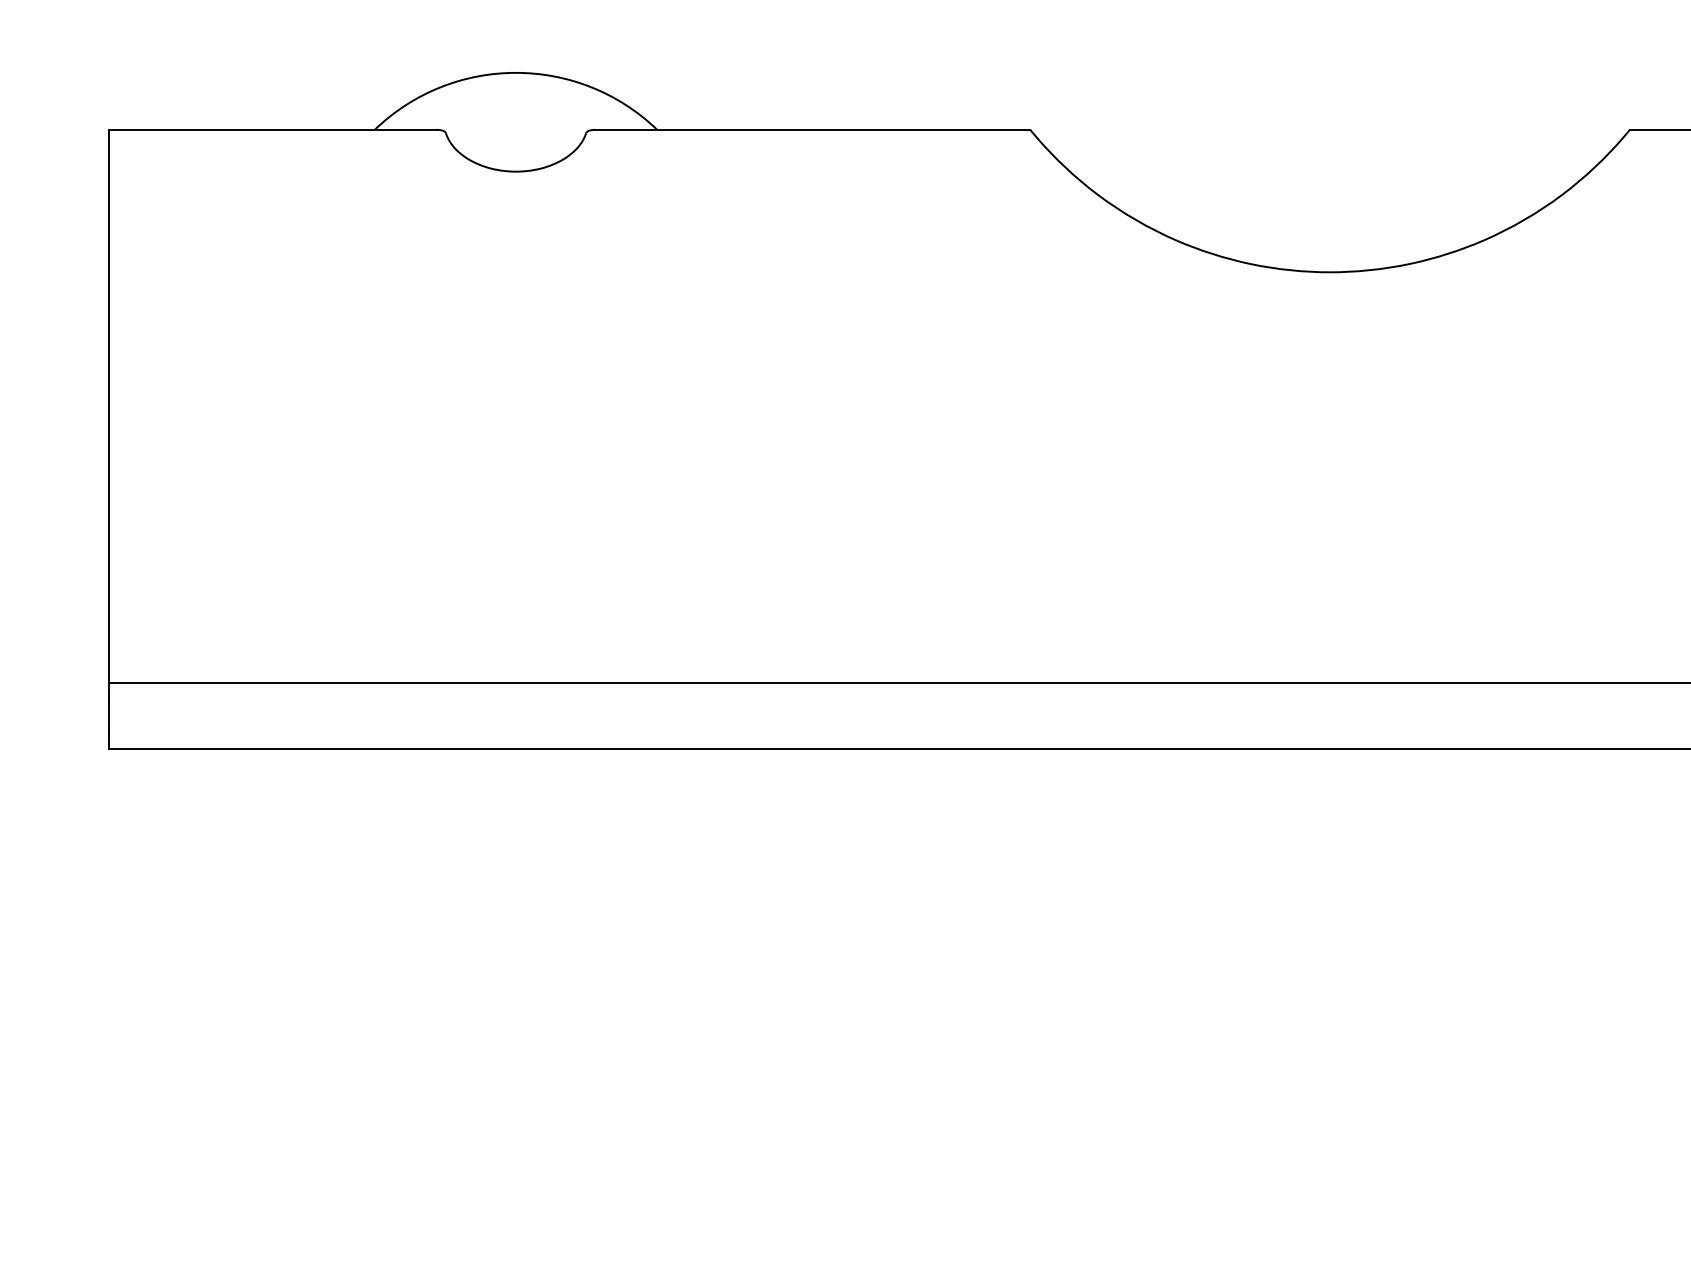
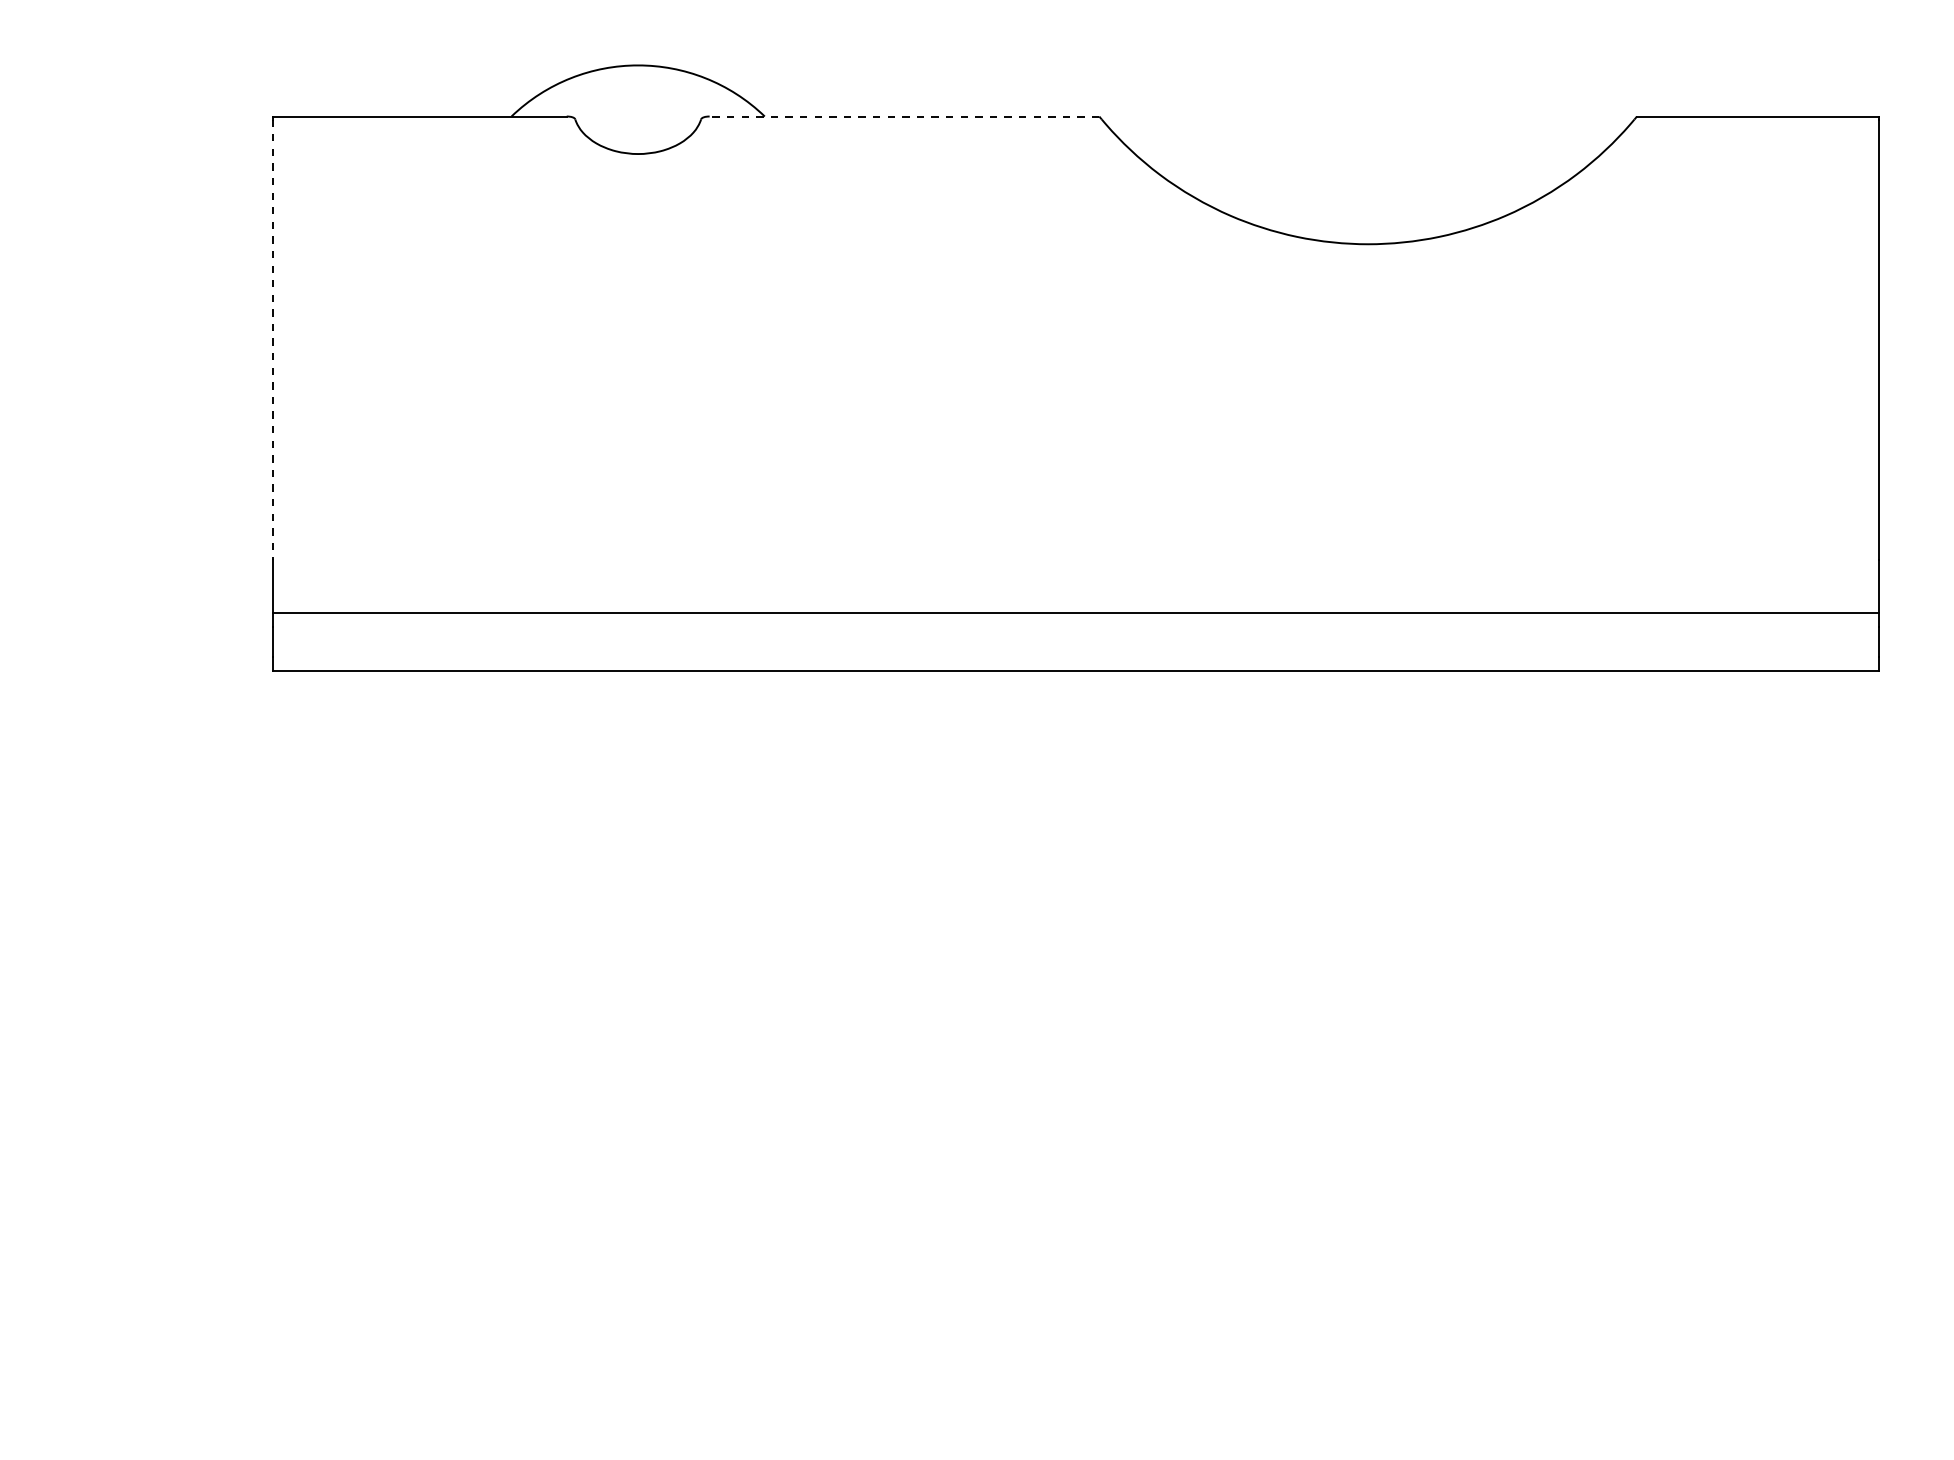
line: (813, 129) -> (904, 116), solid -> dashed
line: (109, 379) -> (273, 340), solid -> dashed

